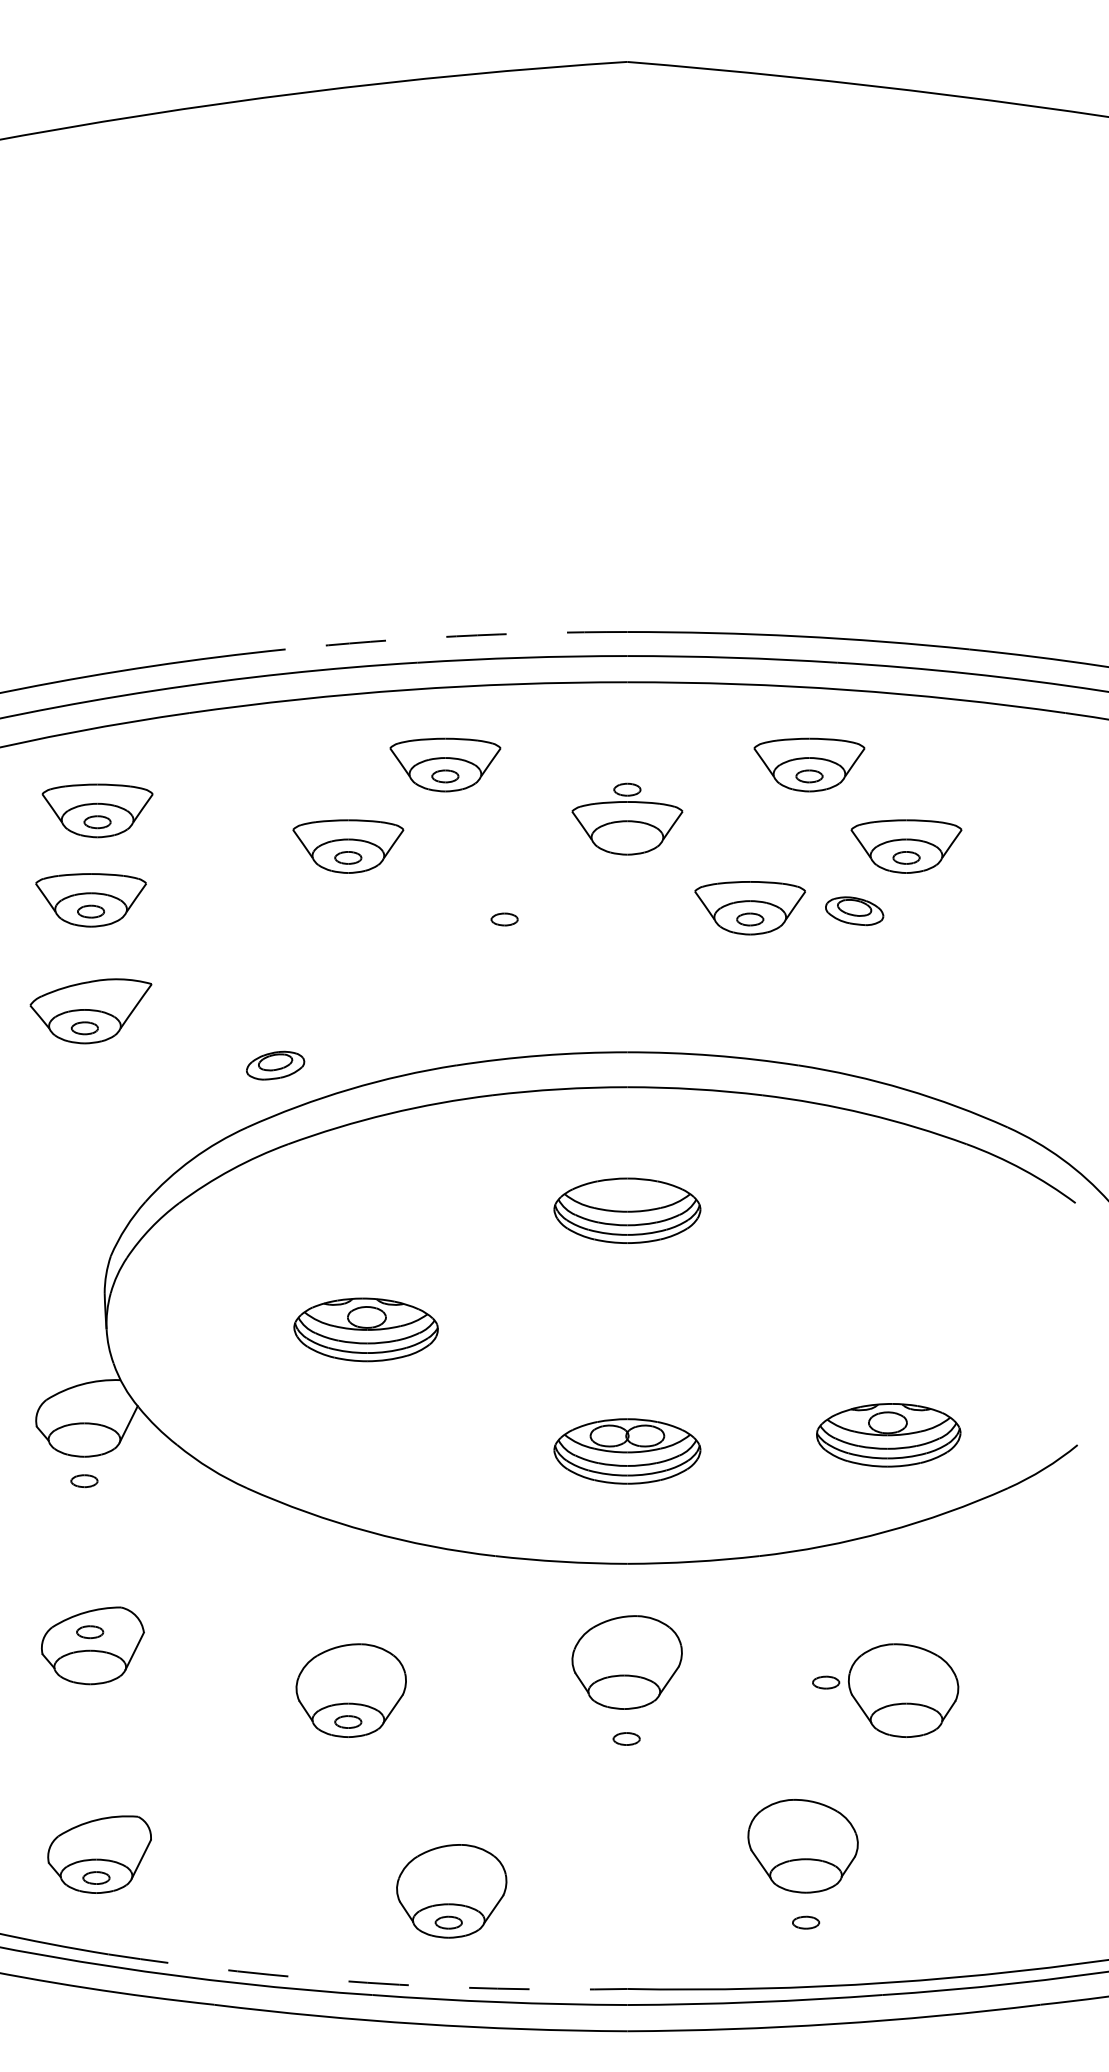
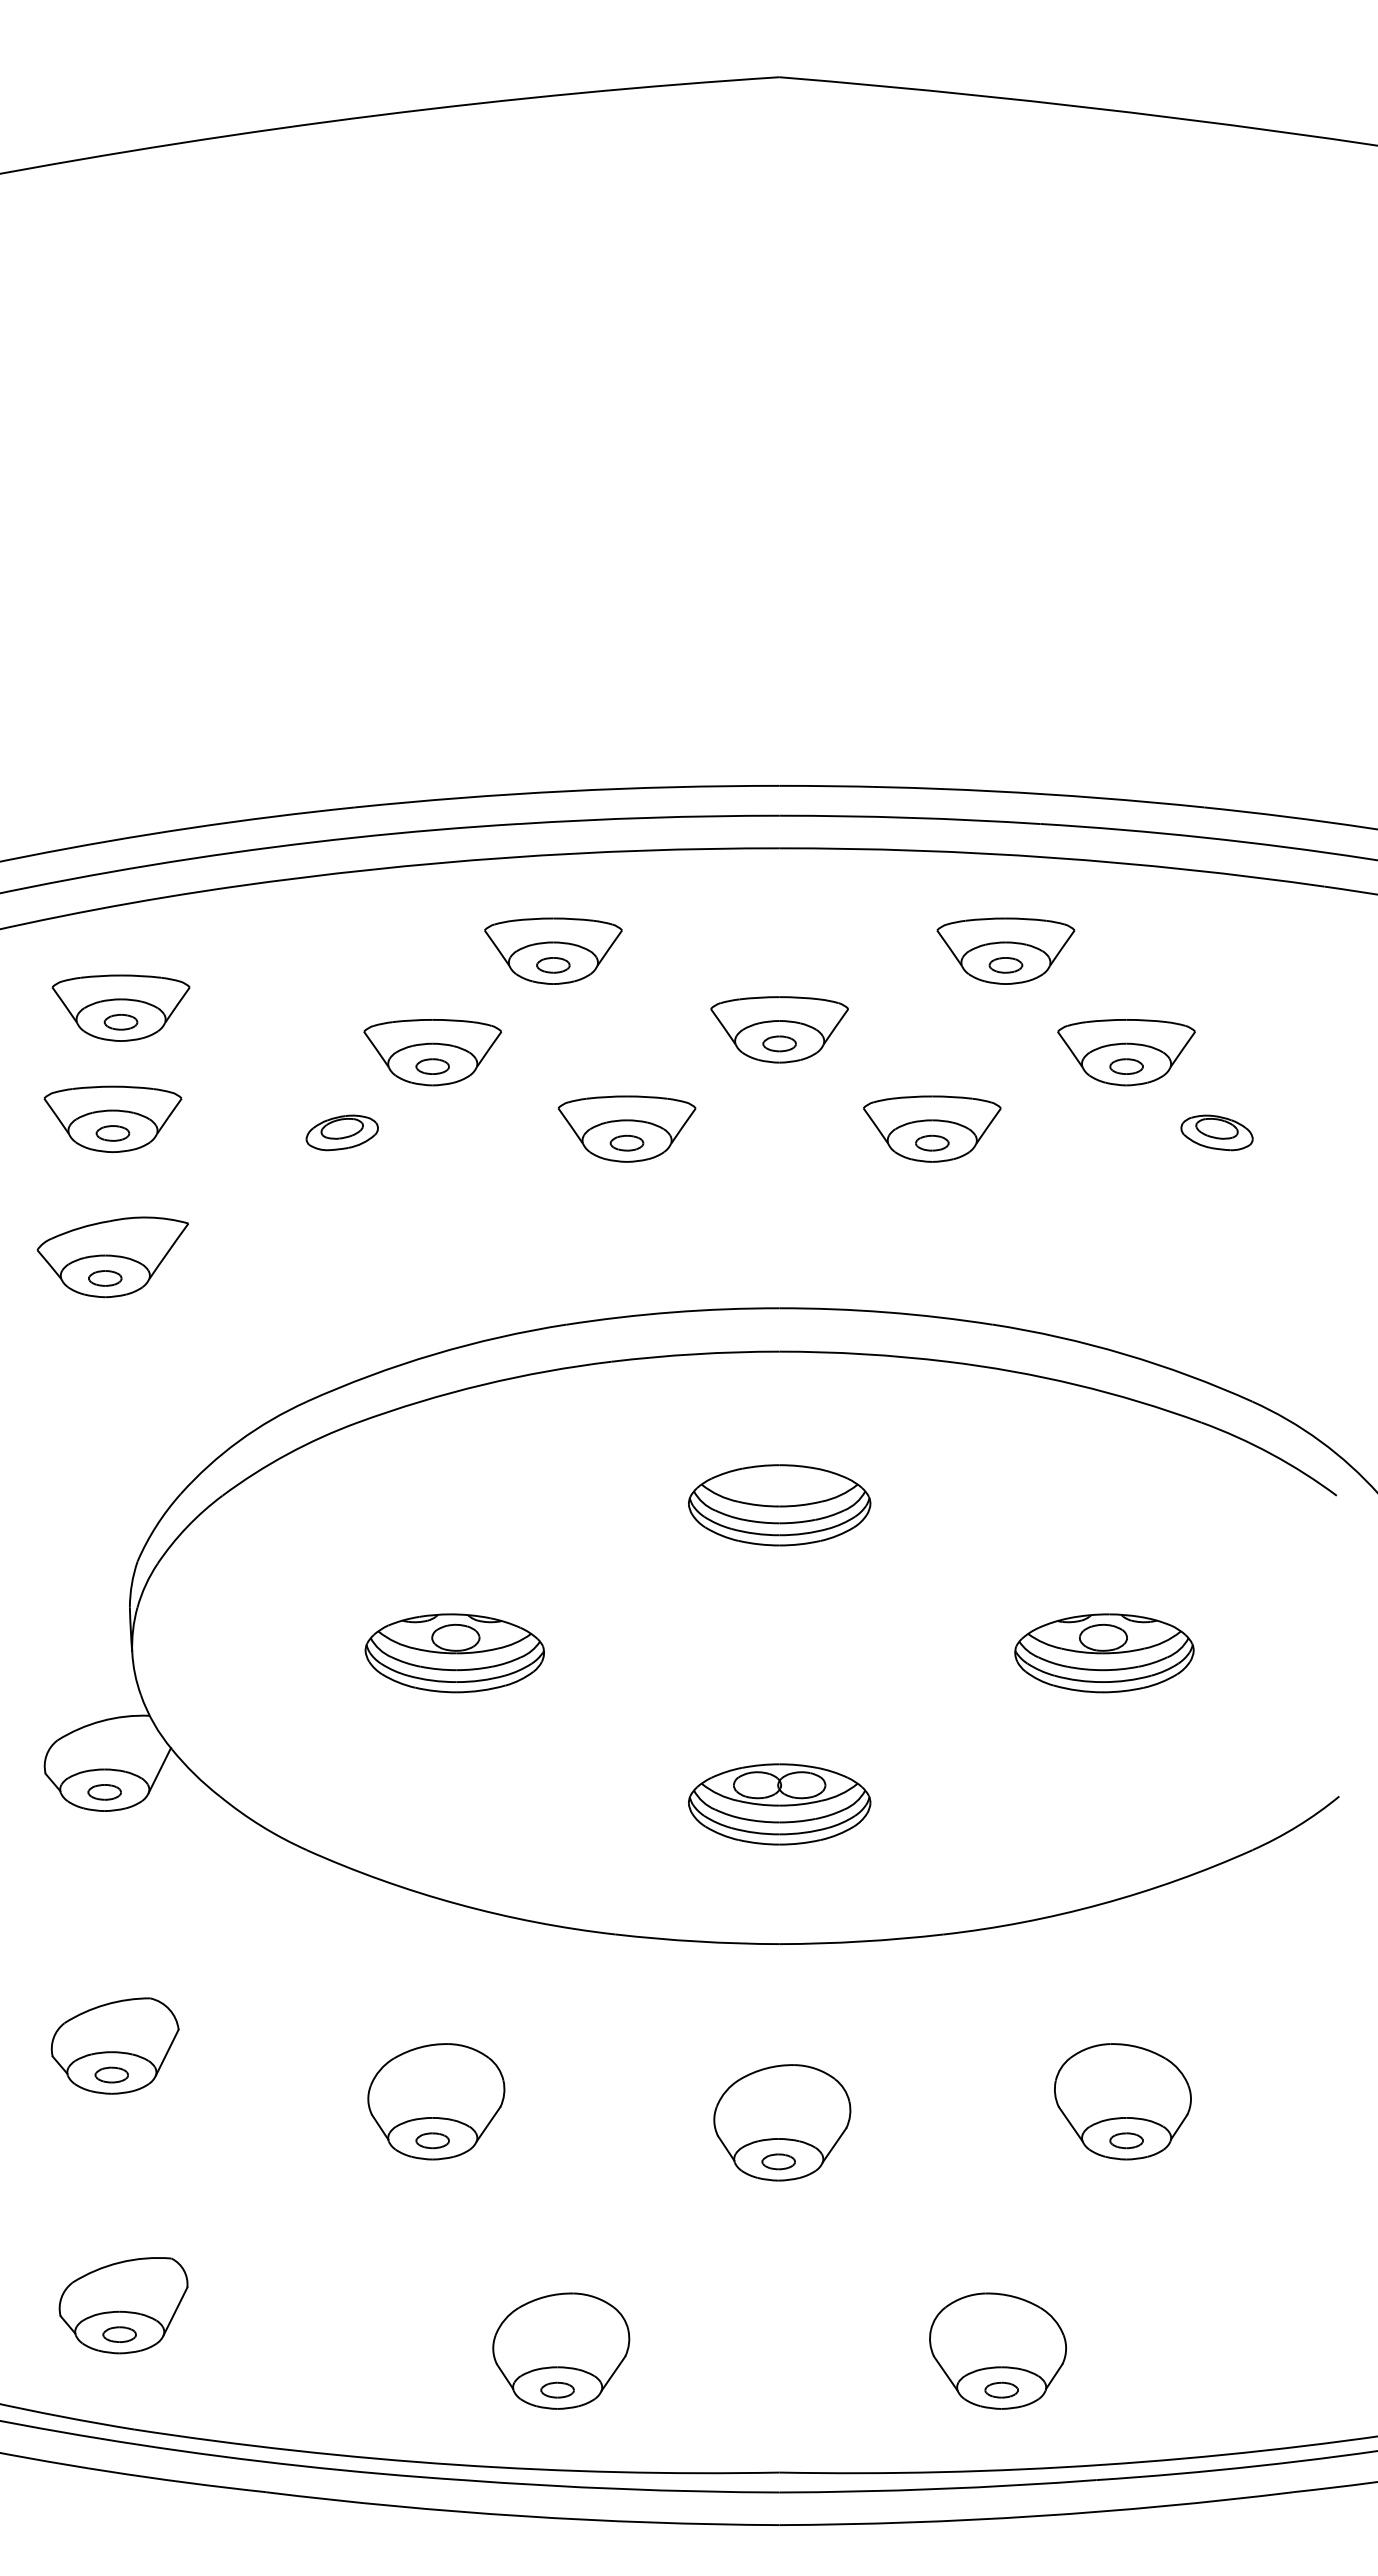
arc: (455, 636) -> (566, 791), dashed -> solid
part: (627, 789) -> (779, 1043), moved
part: (504, 907) -> (626, 1128), added
part: (854, 910) -> (1216, 1132), moved
part: (274, 1065) -> (341, 1132), moved
part: (888, 1435) -> (1104, 1653), moved
part: (84, 1481) -> (104, 1792), moved
part: (89, 1631) -> (111, 2074), moved
part: (627, 1662) -> (782, 2122), moved
part: (826, 1682) -> (1126, 2140), moved
part: (802, 1845) -> (997, 2350), moved
arc: (367, 1982) -> (456, 2464), dashed -> solid

